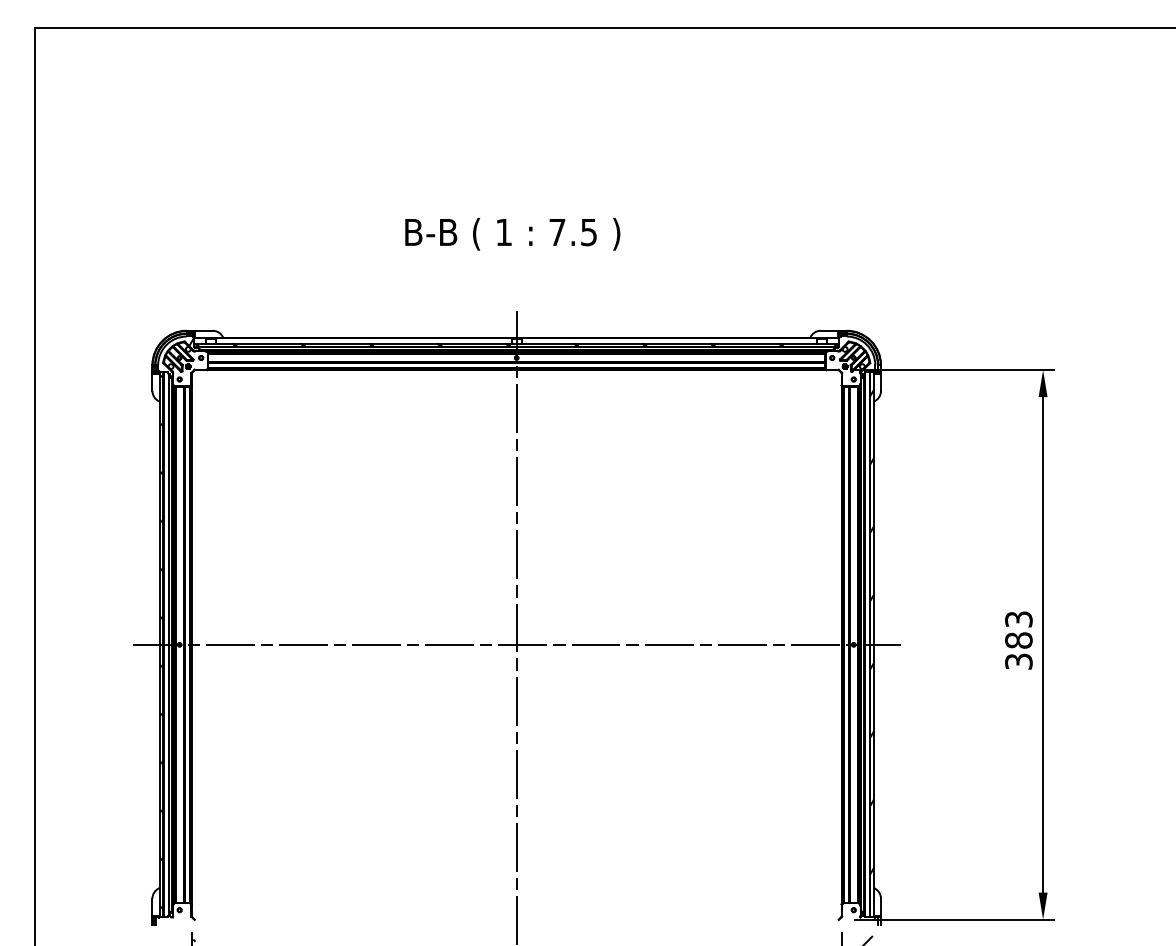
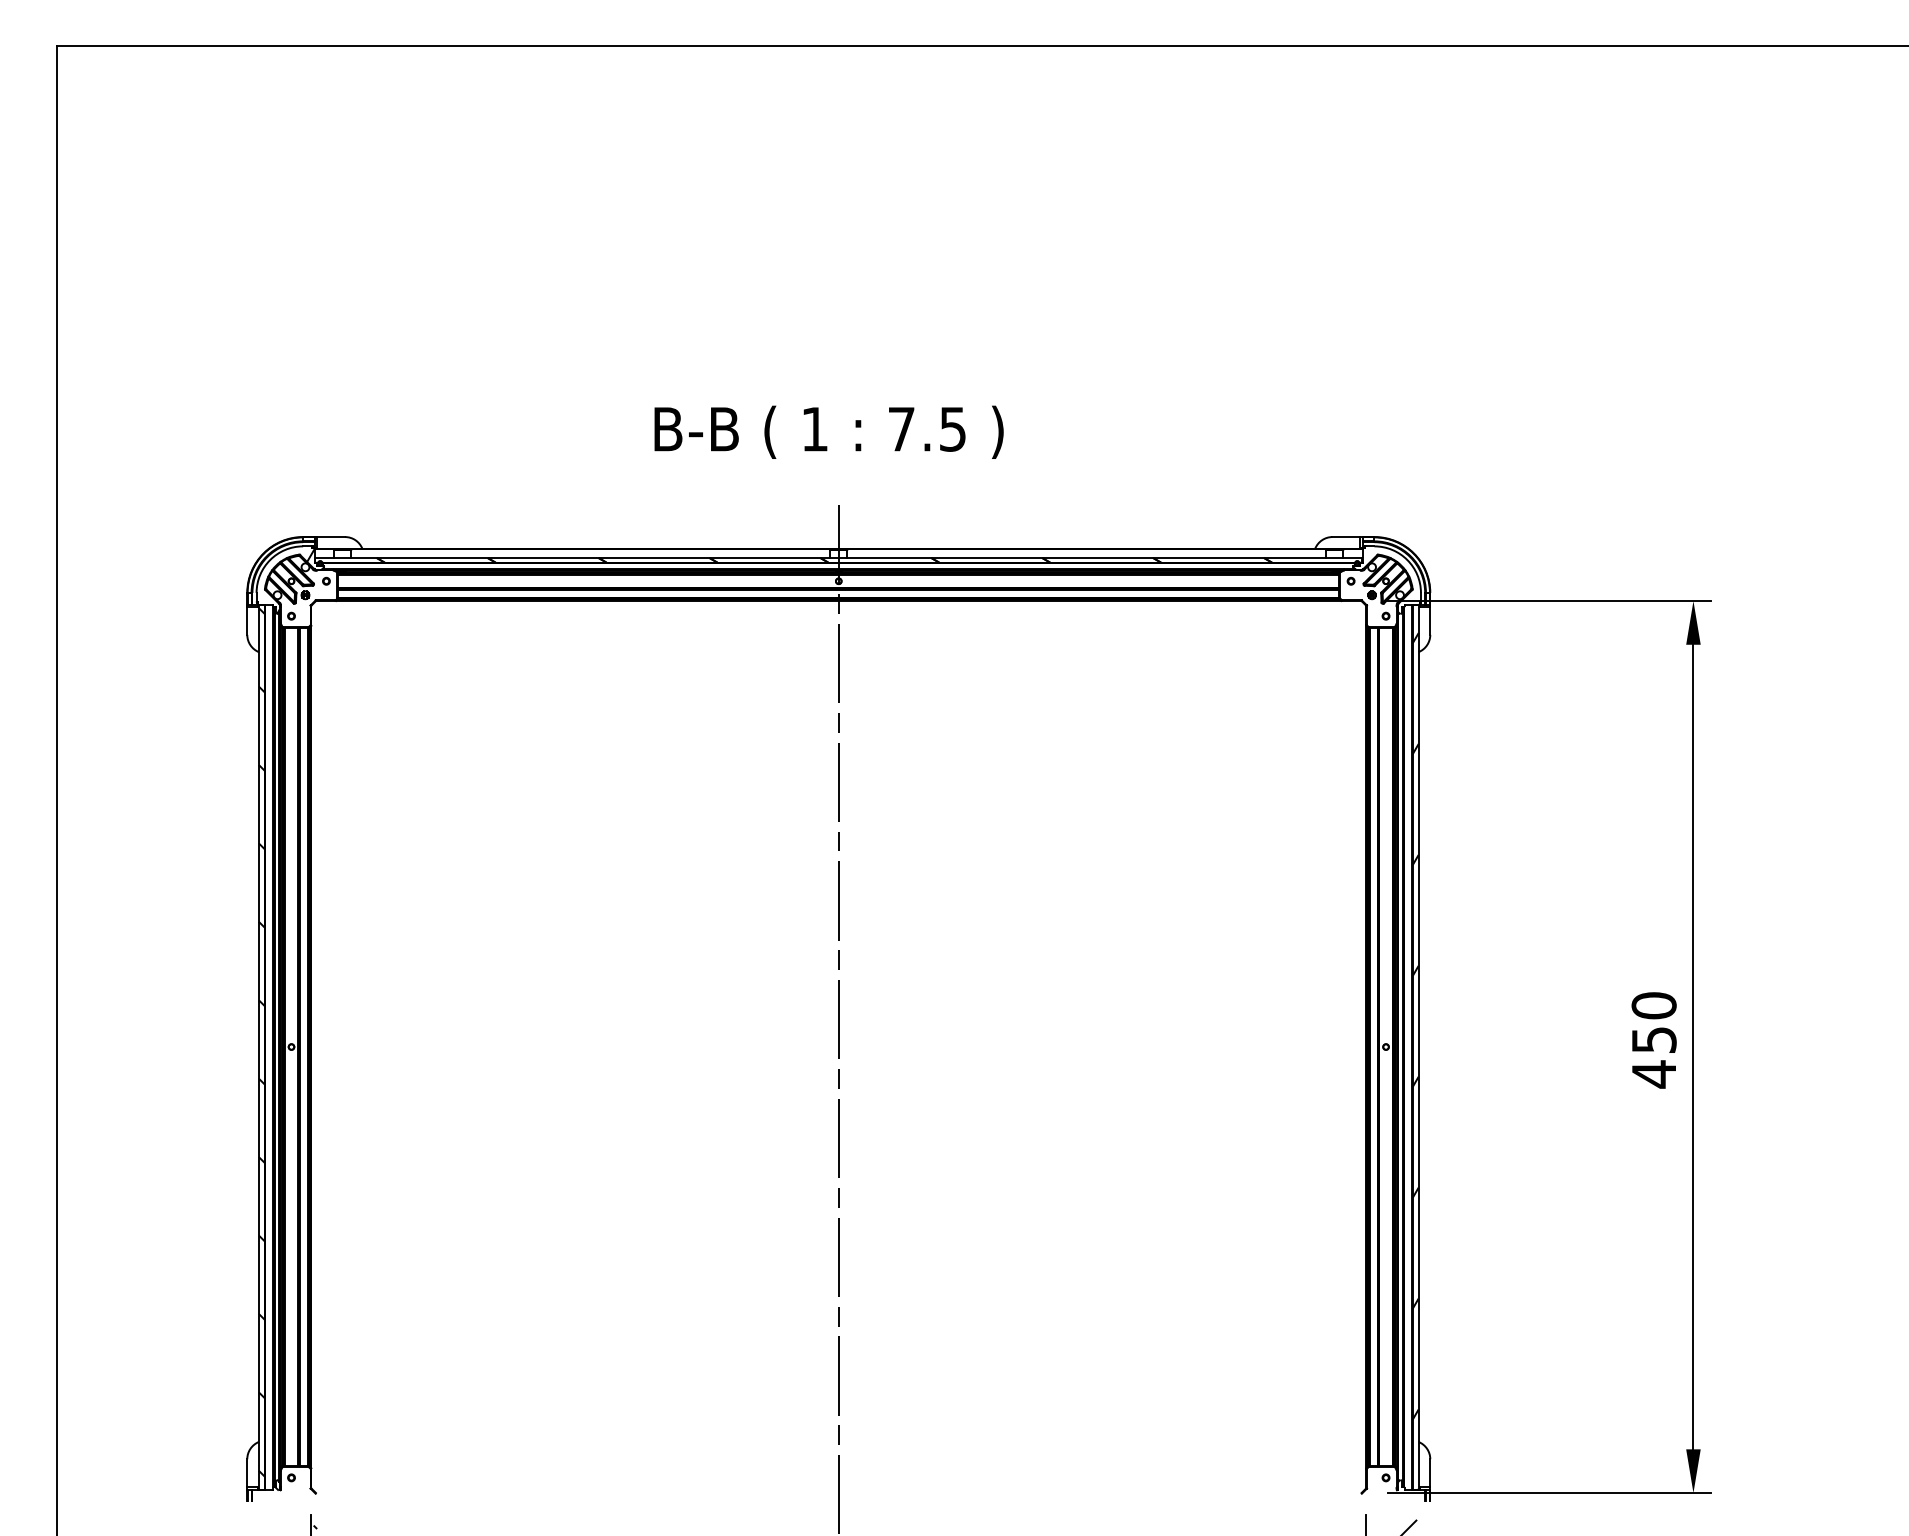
text: (512, 233) -> (828, 431), moved
text: (1018, 640) -> (1653, 1039), 383 -> 450
line: (516, 644) -> (838, 1046), removed

